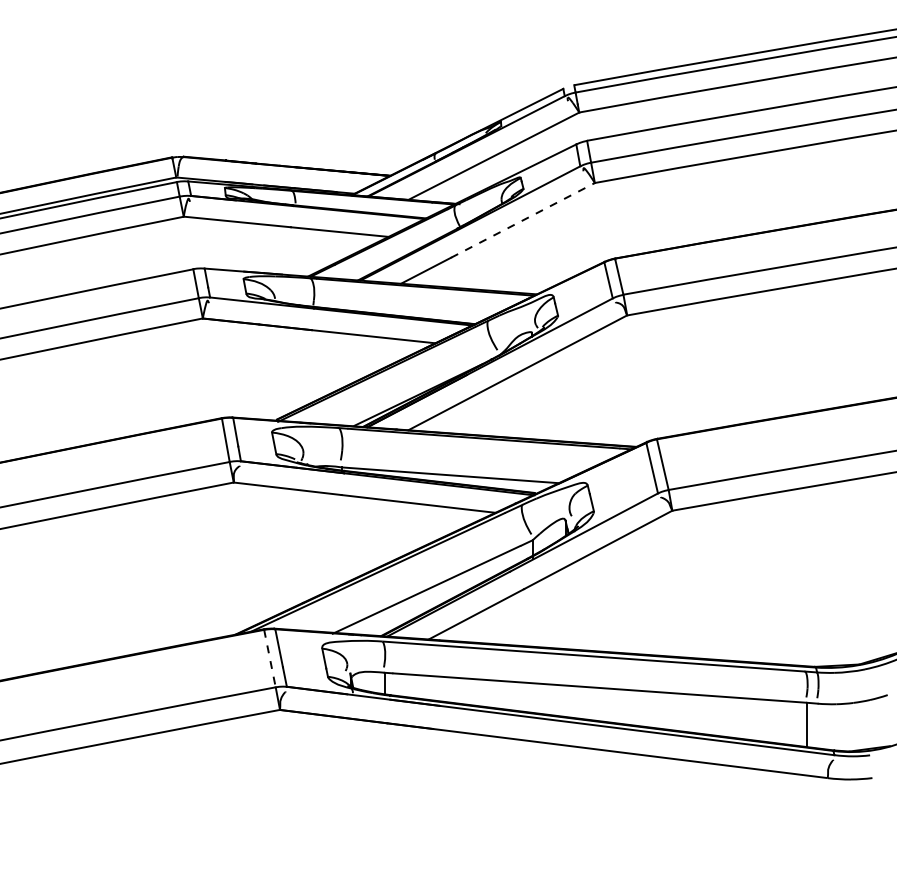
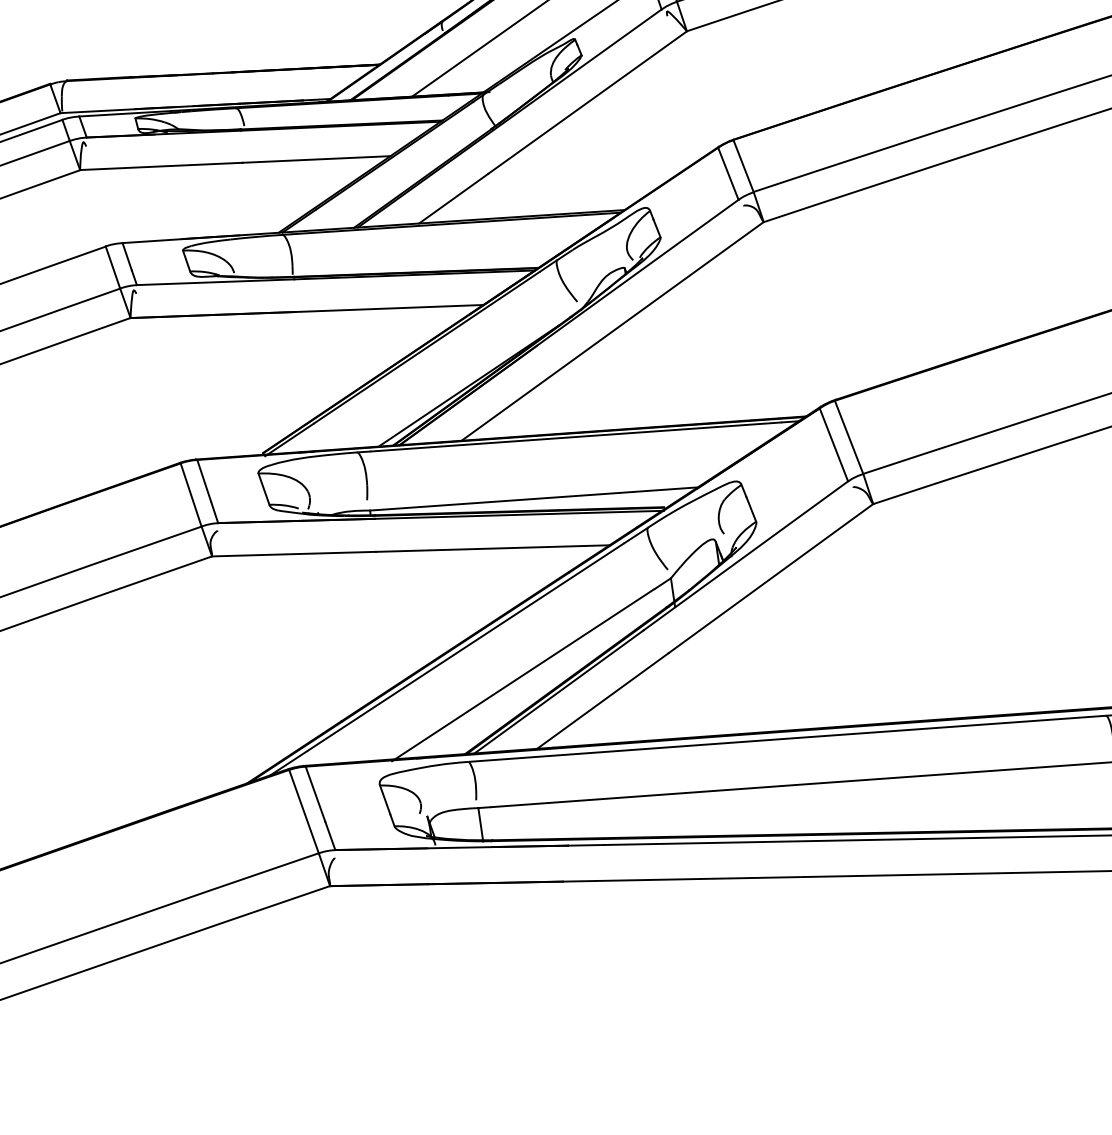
line: (523, 220) -> (588, 102), dashed -> solid
line: (270, 659) -> (305, 812), dashed -> solid

